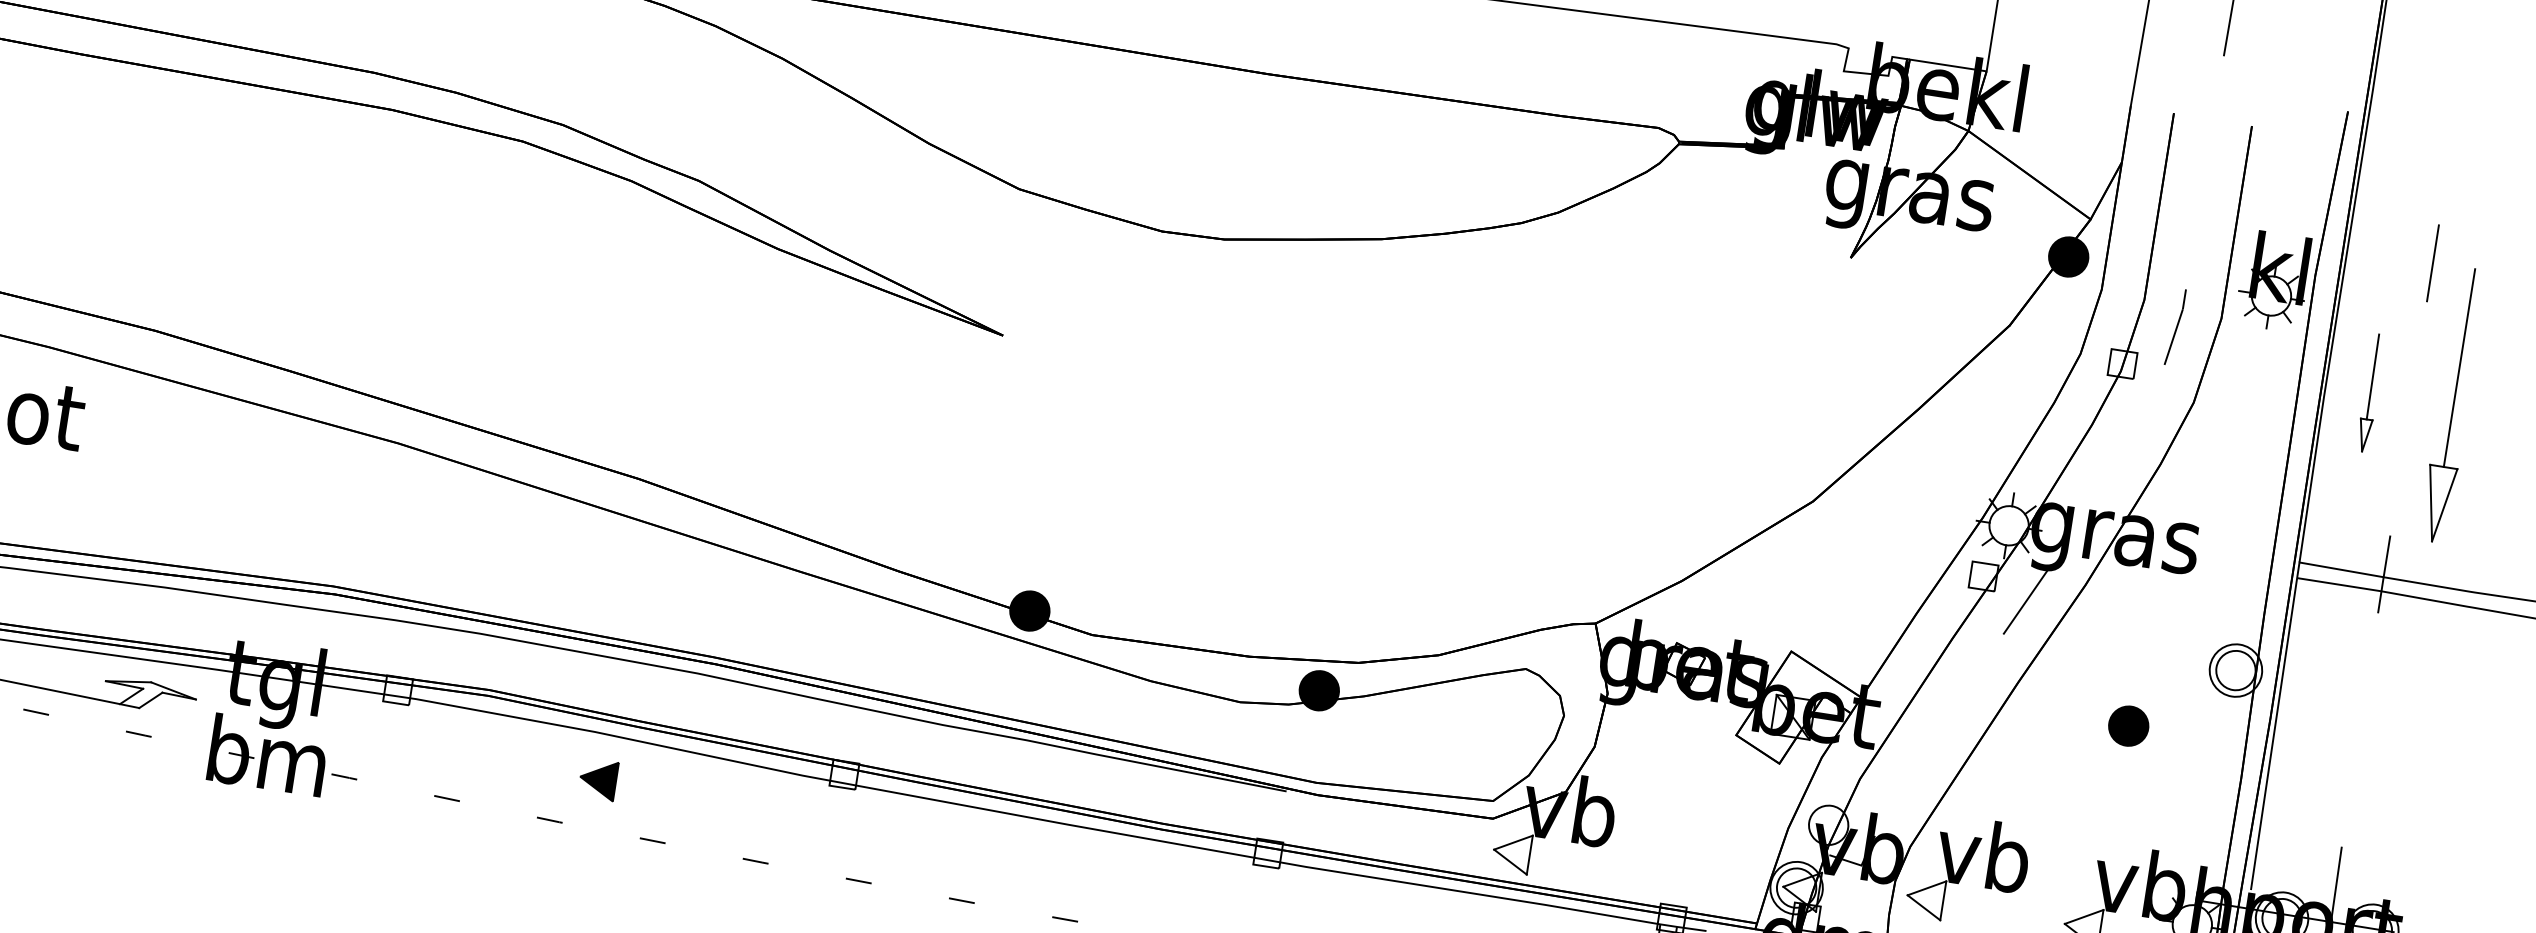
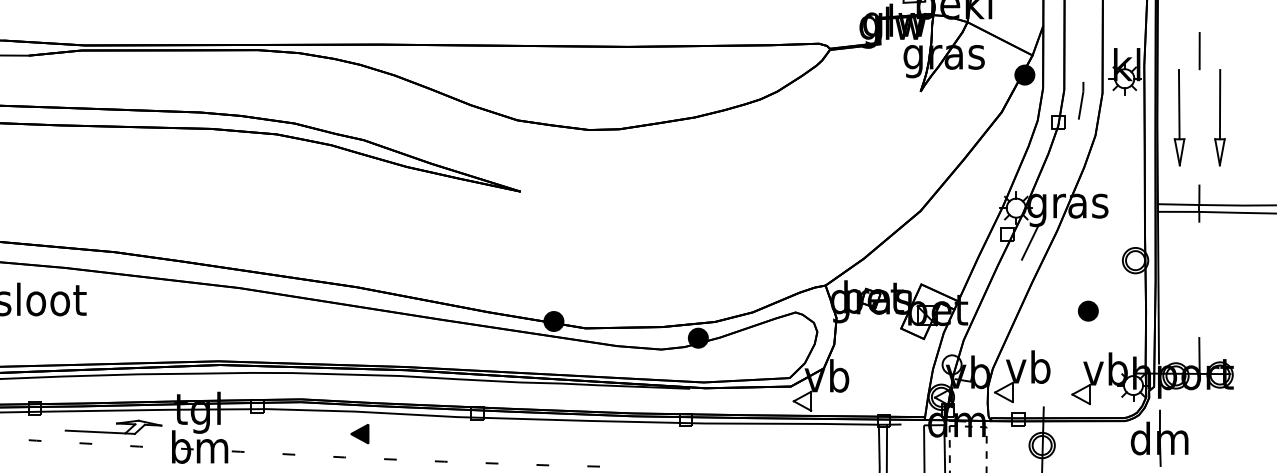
part: (2370, 392) -> (1179, 117), size x1.67
part: (2452, 405) -> (1219, 117), size x0.71
part: (2129, 724) -> (1088, 310), moved

